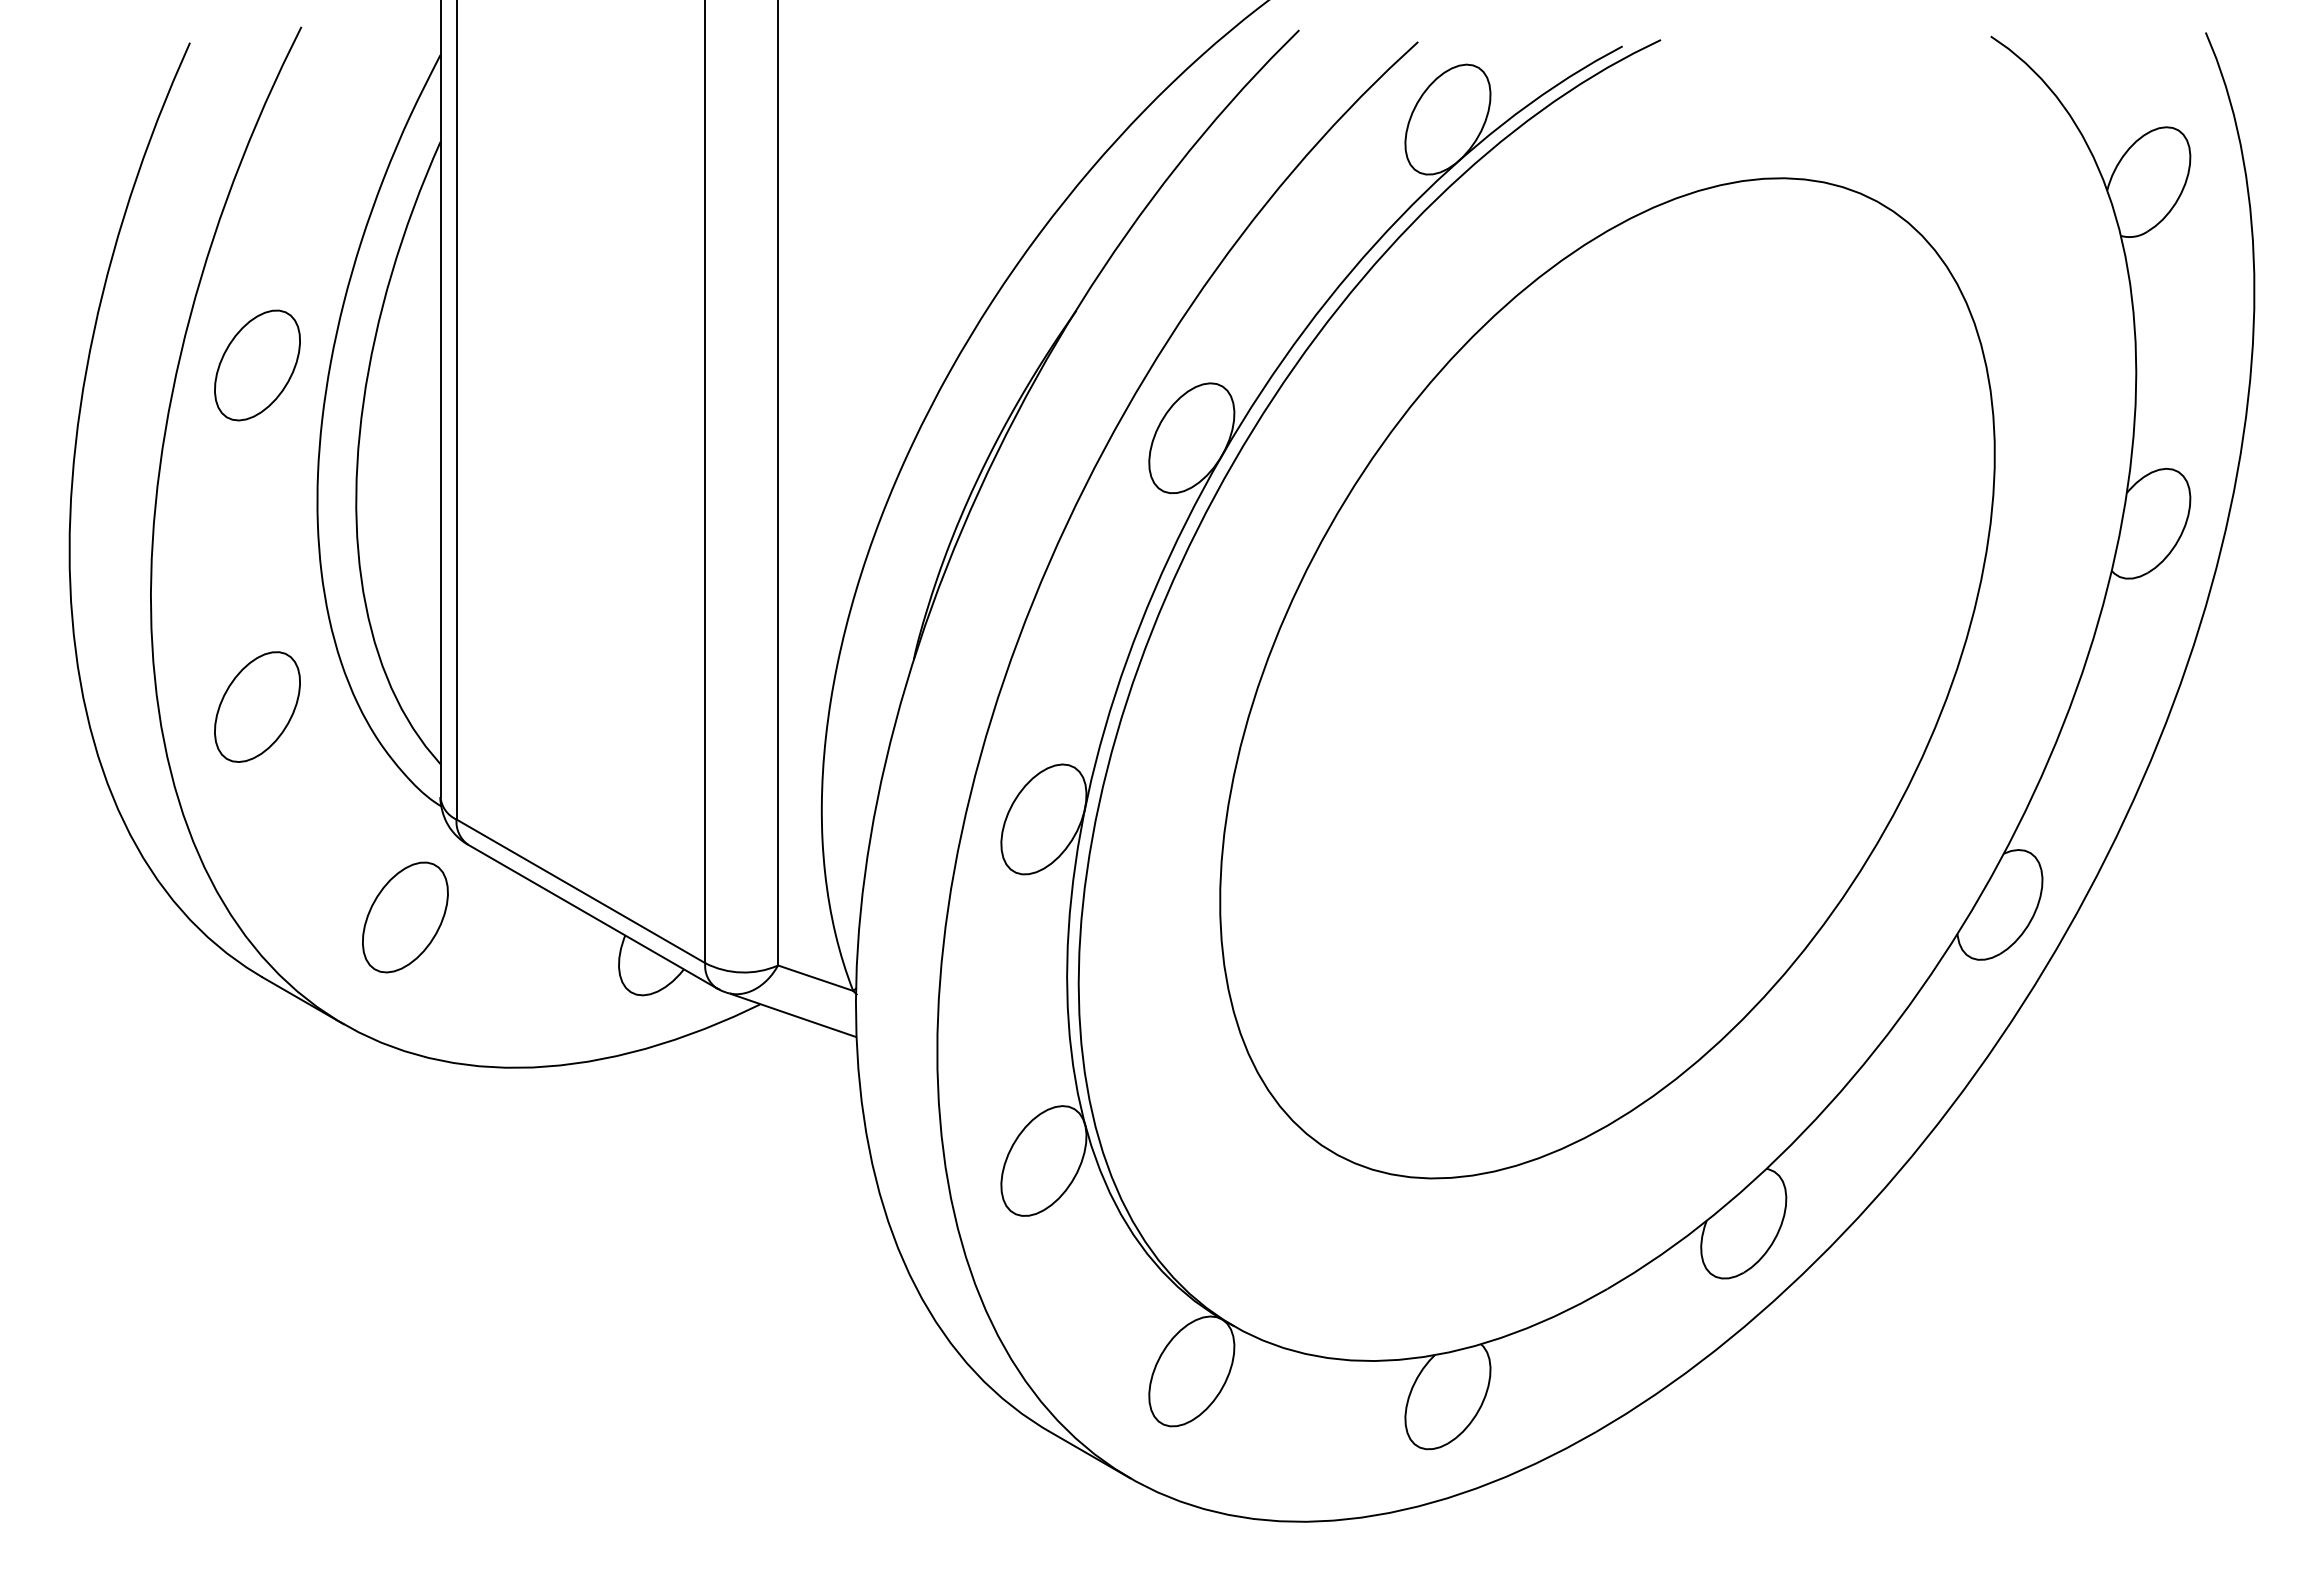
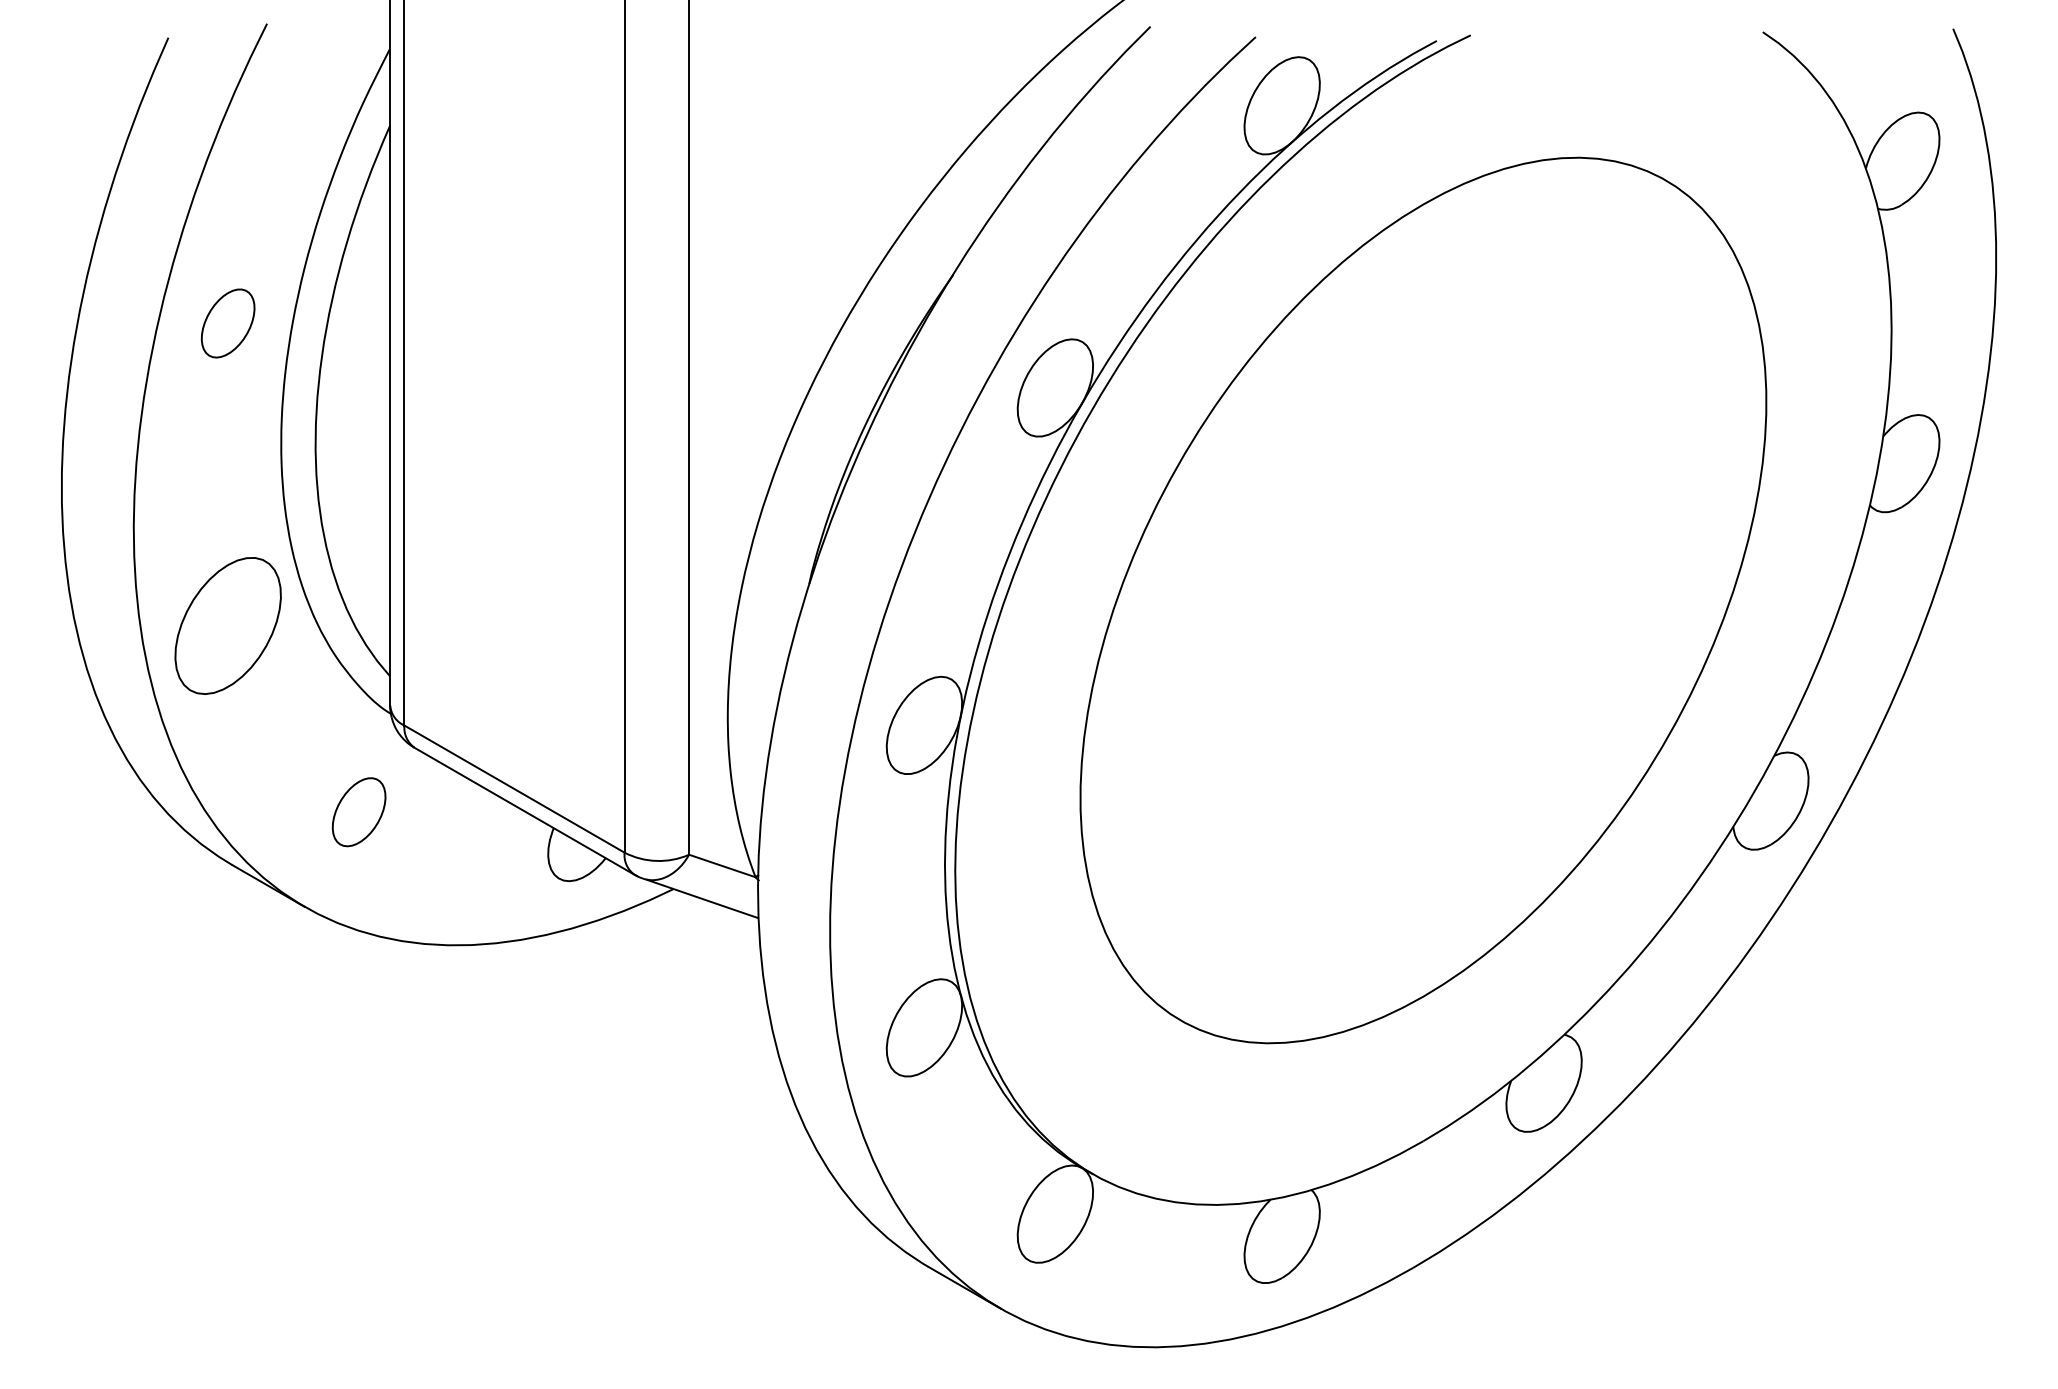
part: (257, 365) -> (228, 323), size x0.7
part: (257, 706) -> (228, 625), size x1.4
part: (405, 917) -> (359, 812), size x0.7

